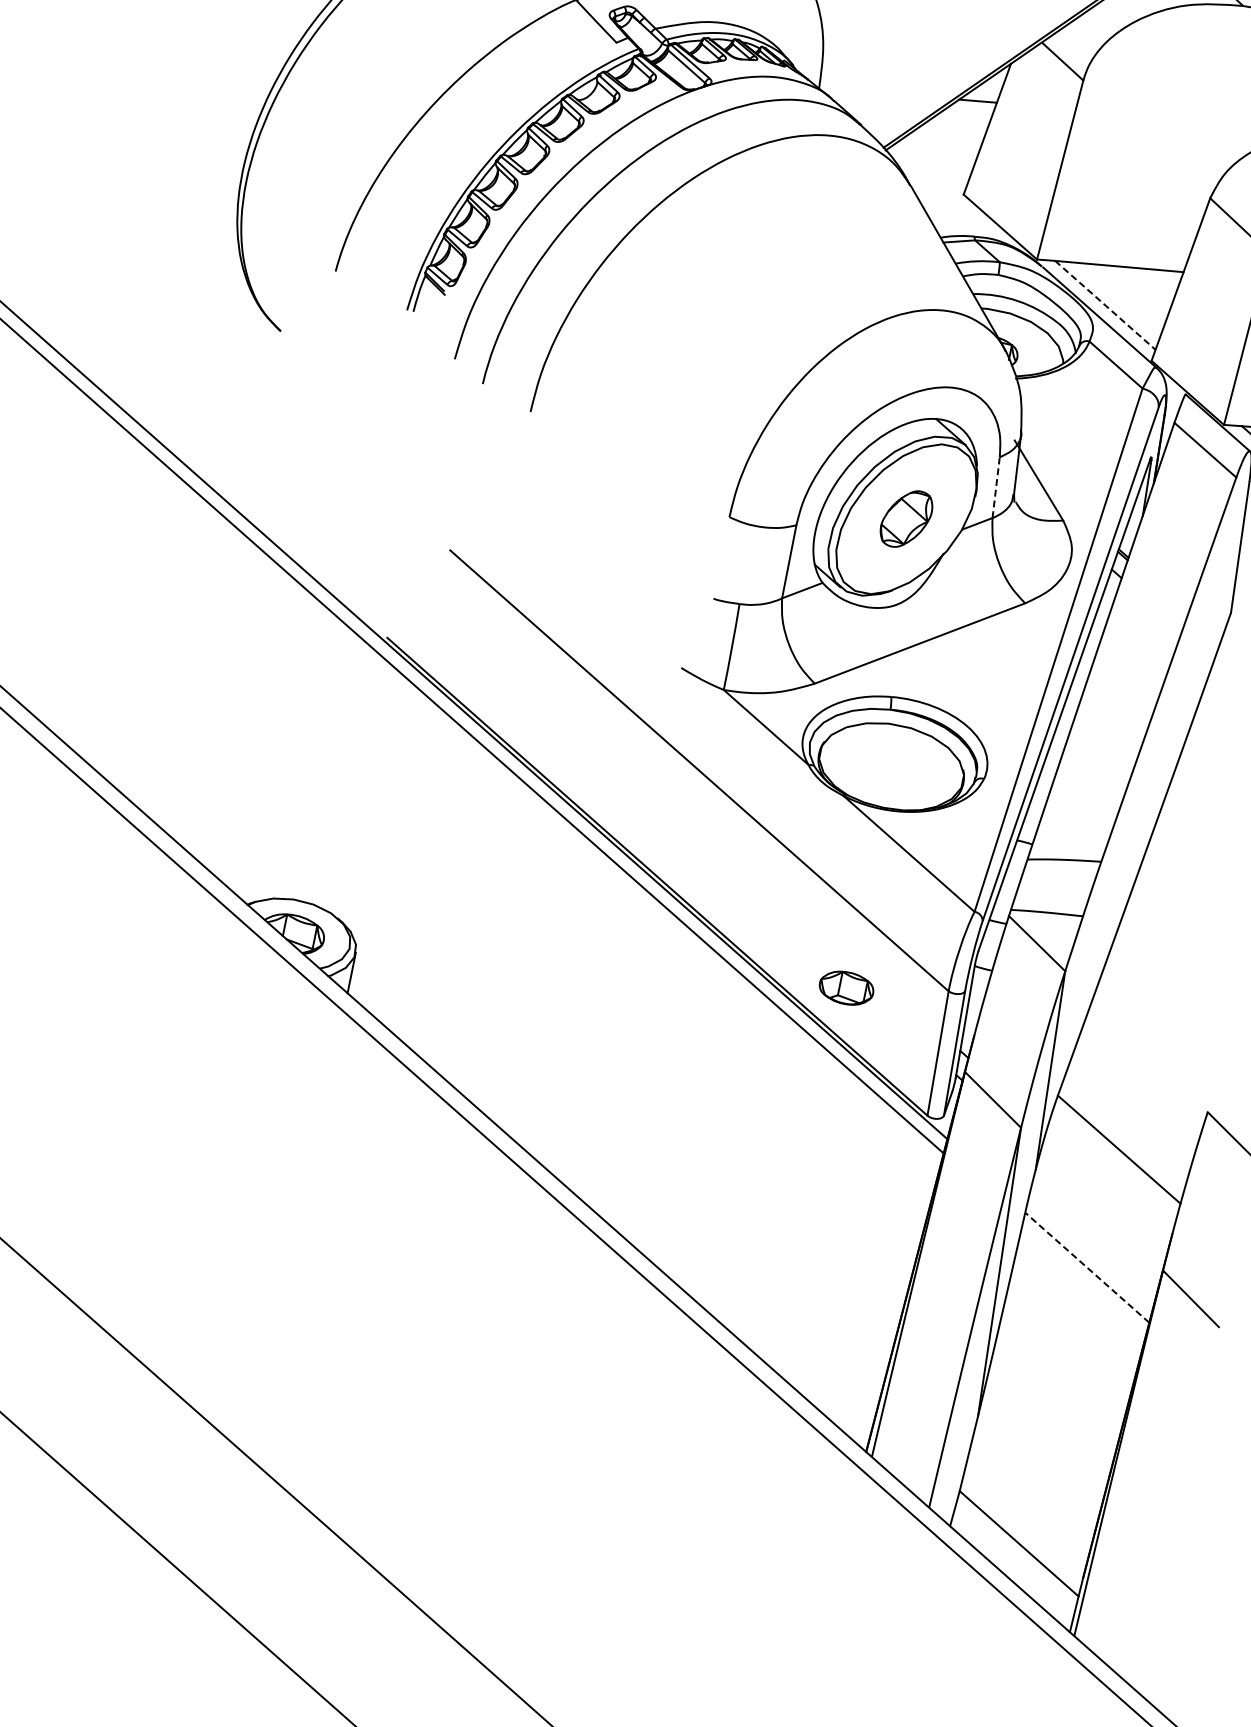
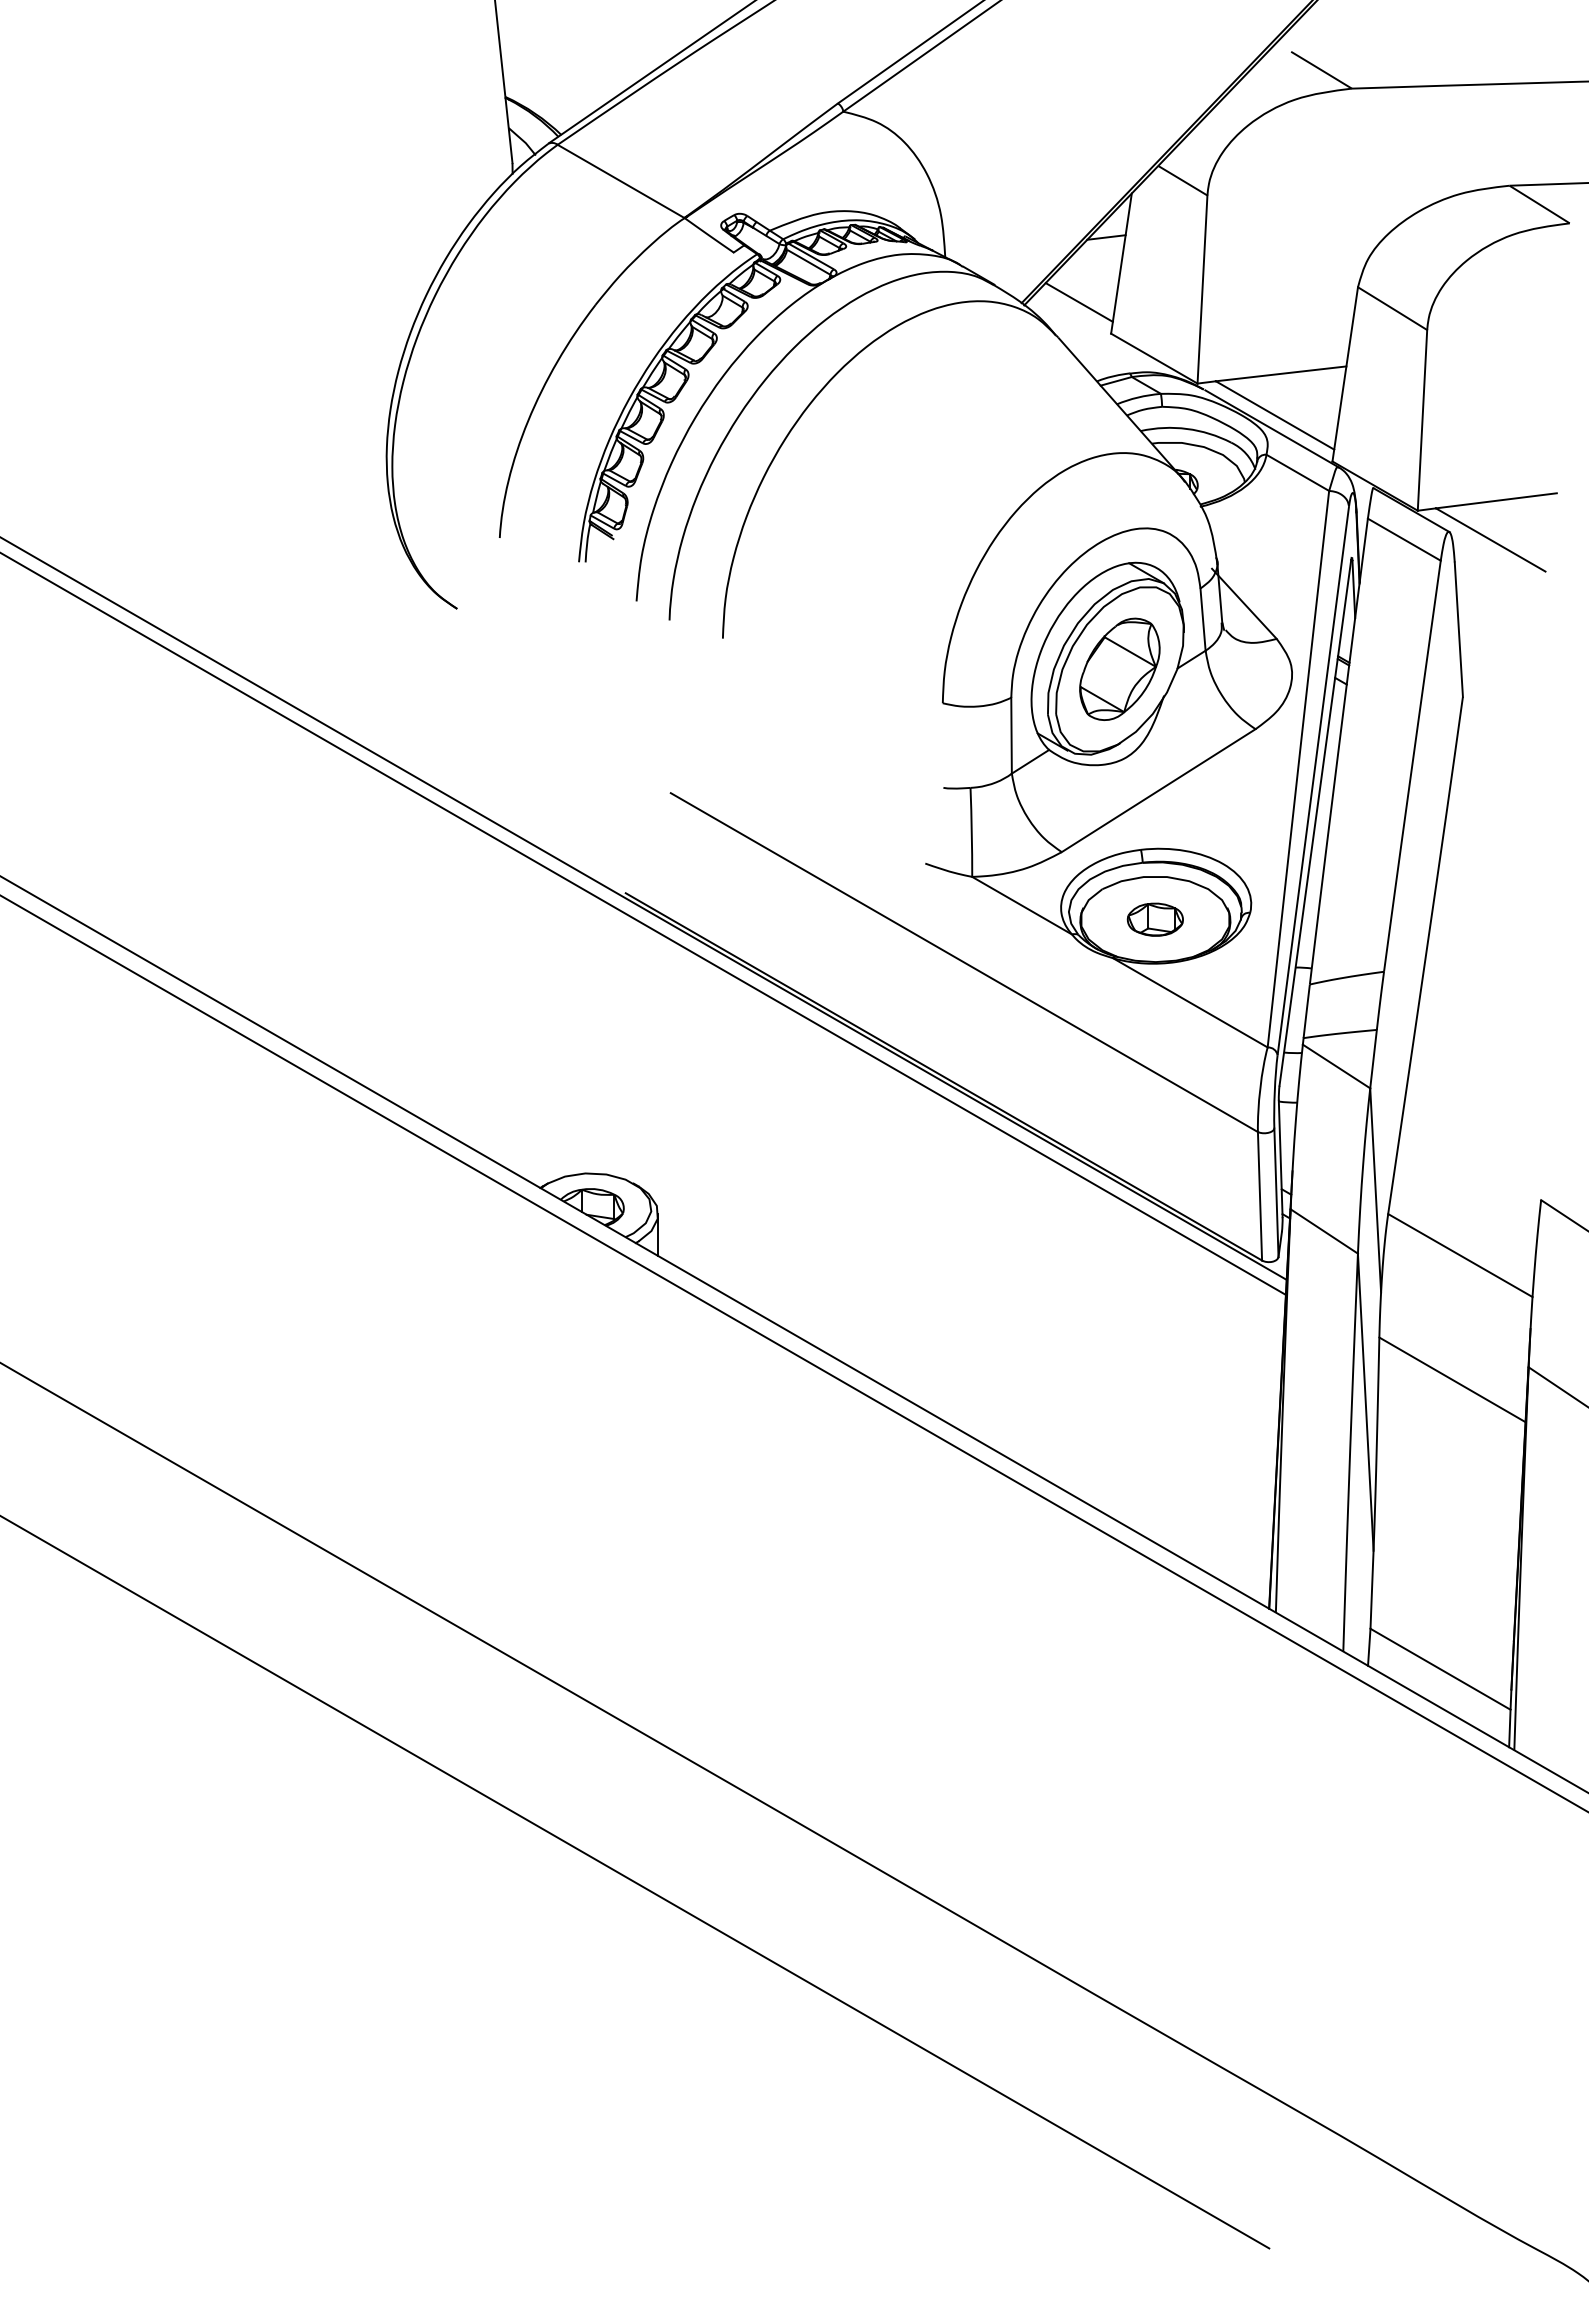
line: (938, 158) -> (1078, 302), added
line: (1105, 305) -> (1275, 415), dashed -> solid
line: (996, 487) -> (1203, 619), dashed -> solid
part: (906, 518) -> (1119, 668), size x1.67
part: (845, 987) -> (1154, 919), moved
line: (1087, 1267) -> (1452, 1379), dashed -> solid

